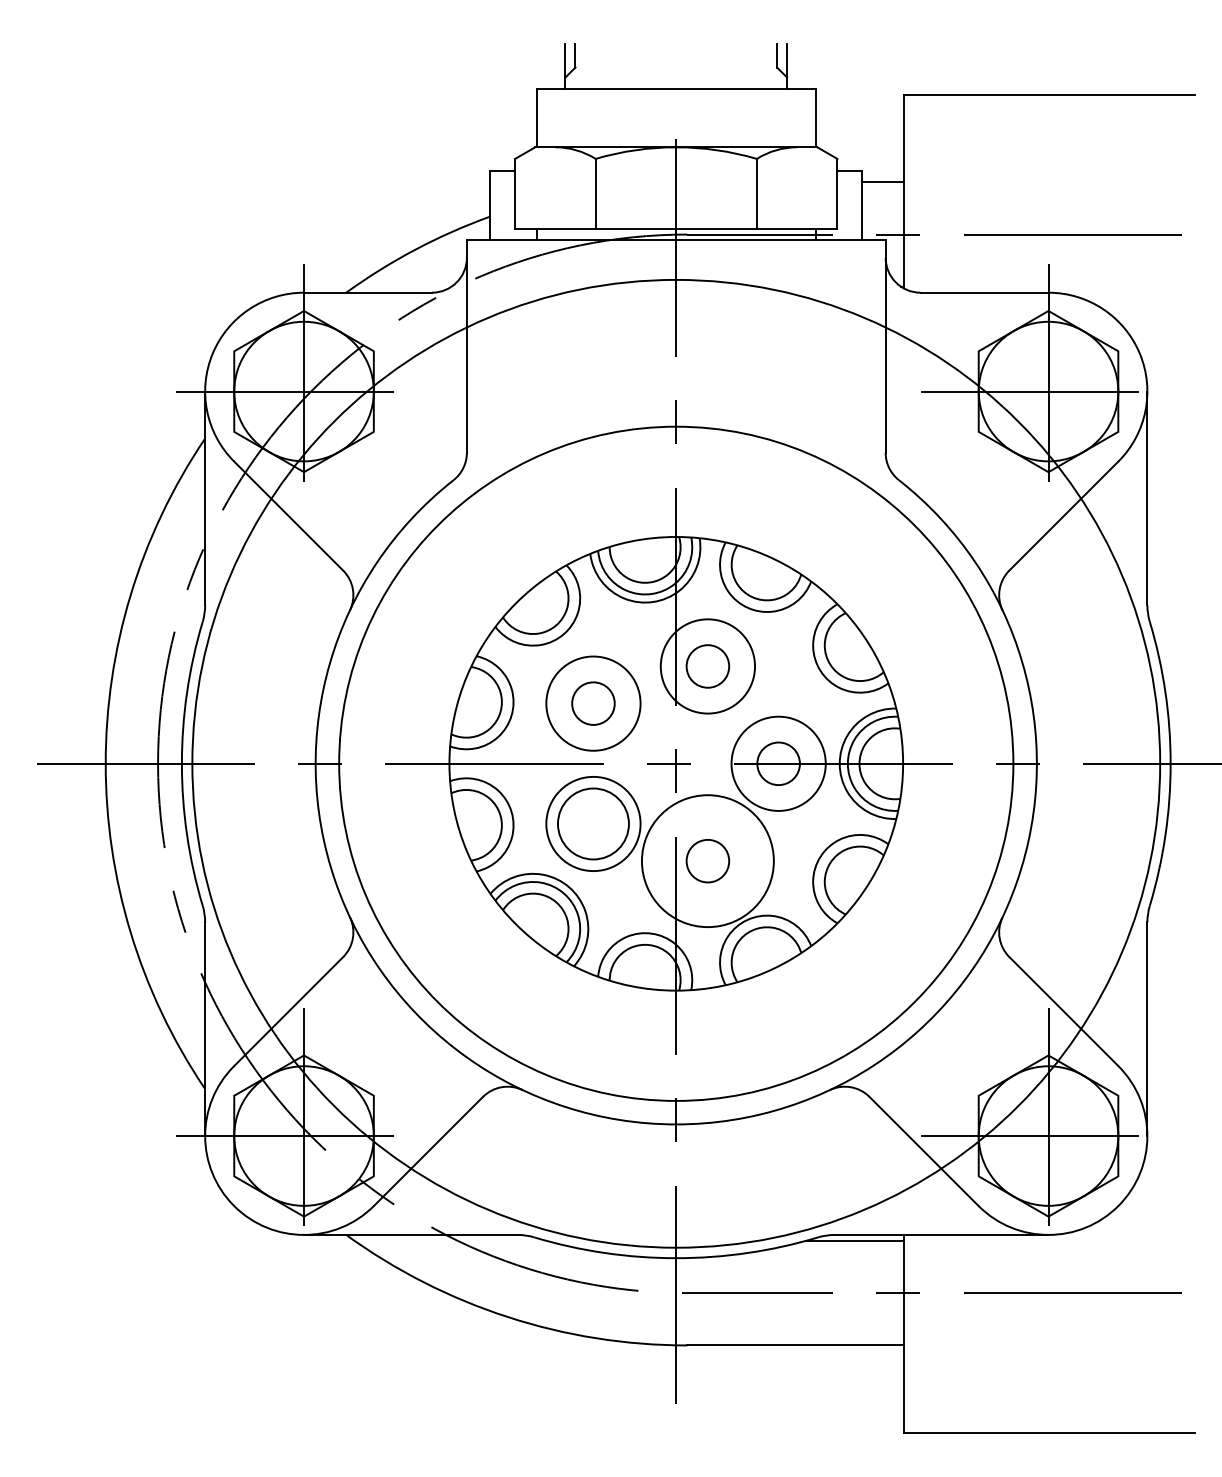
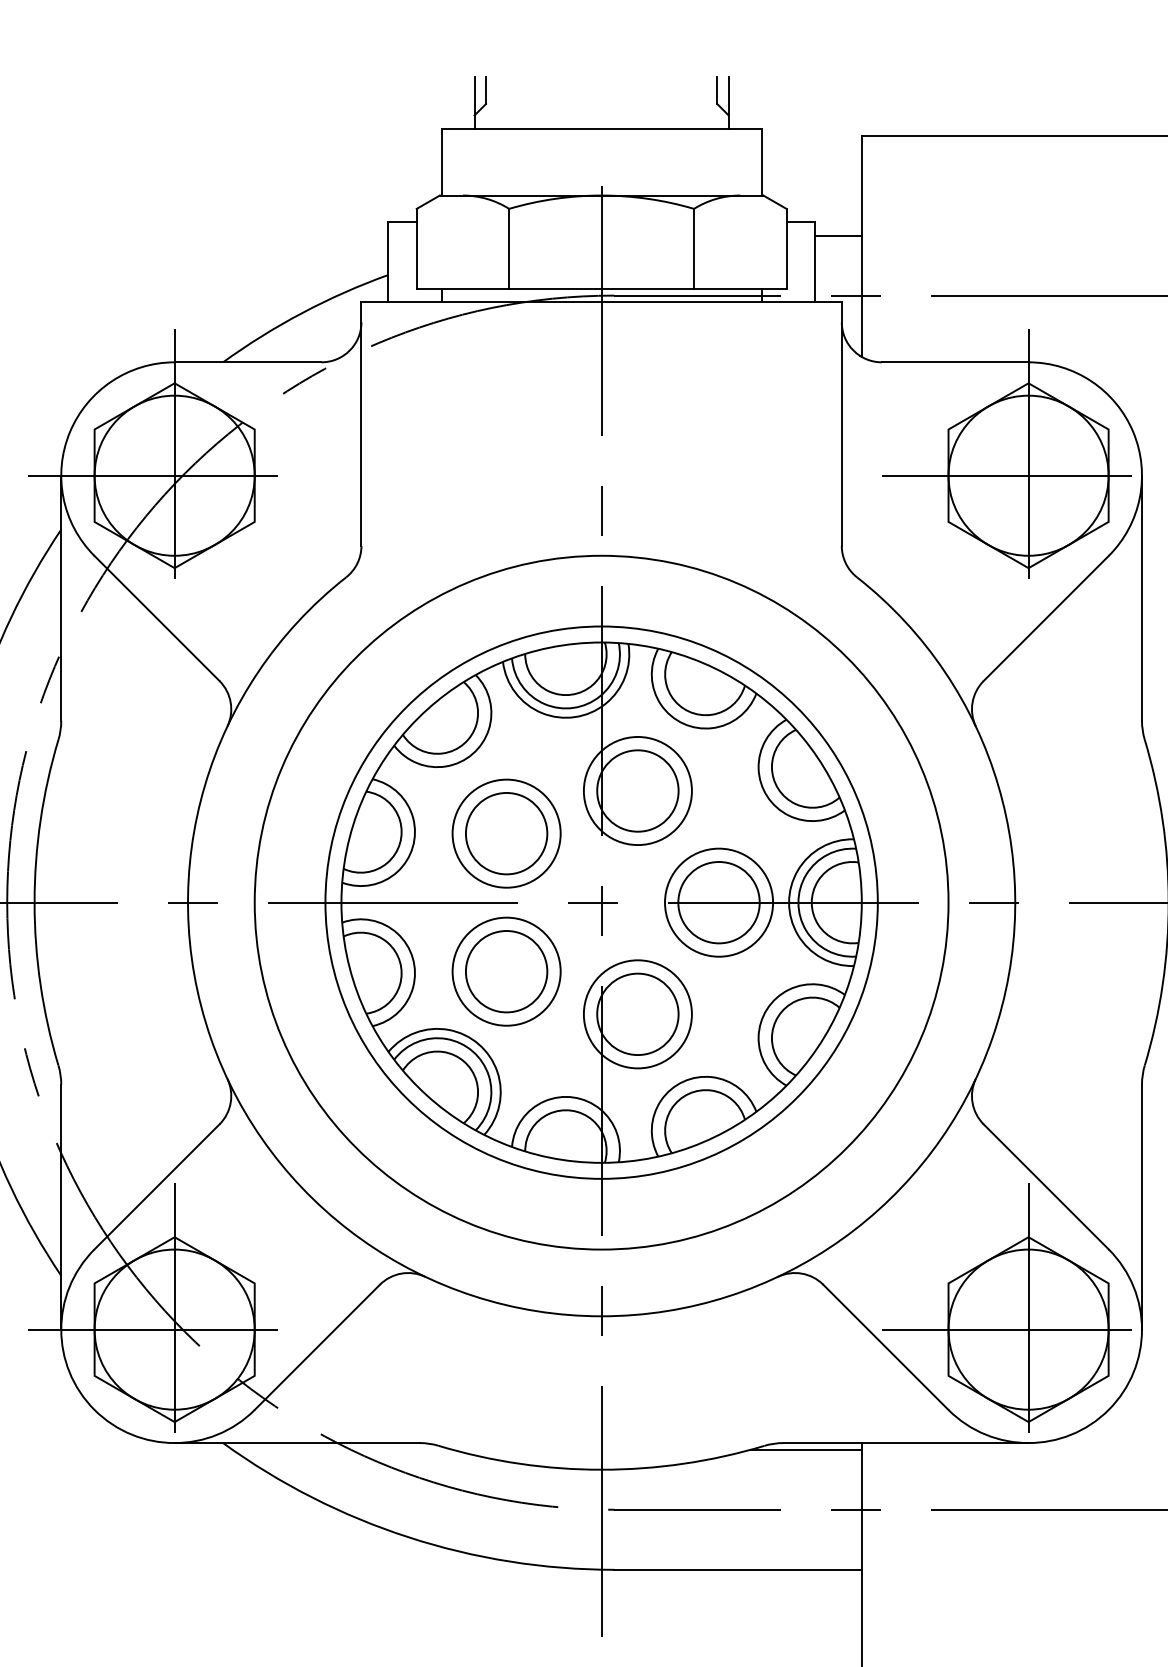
circle: (707, 665) -> (637, 789), size x1.67
circle: (592, 703) -> (505, 833), size x1.67
circle: (675, 763) -> (600, 902), size x0.62
circle: (676, 763) -> (601, 902), size x0.71
circle: (778, 763) -> (718, 902), size x1.67
circle: (707, 860) -> (637, 1013), size x1.67
circle: (707, 861) -> (637, 1014), size x0.71

